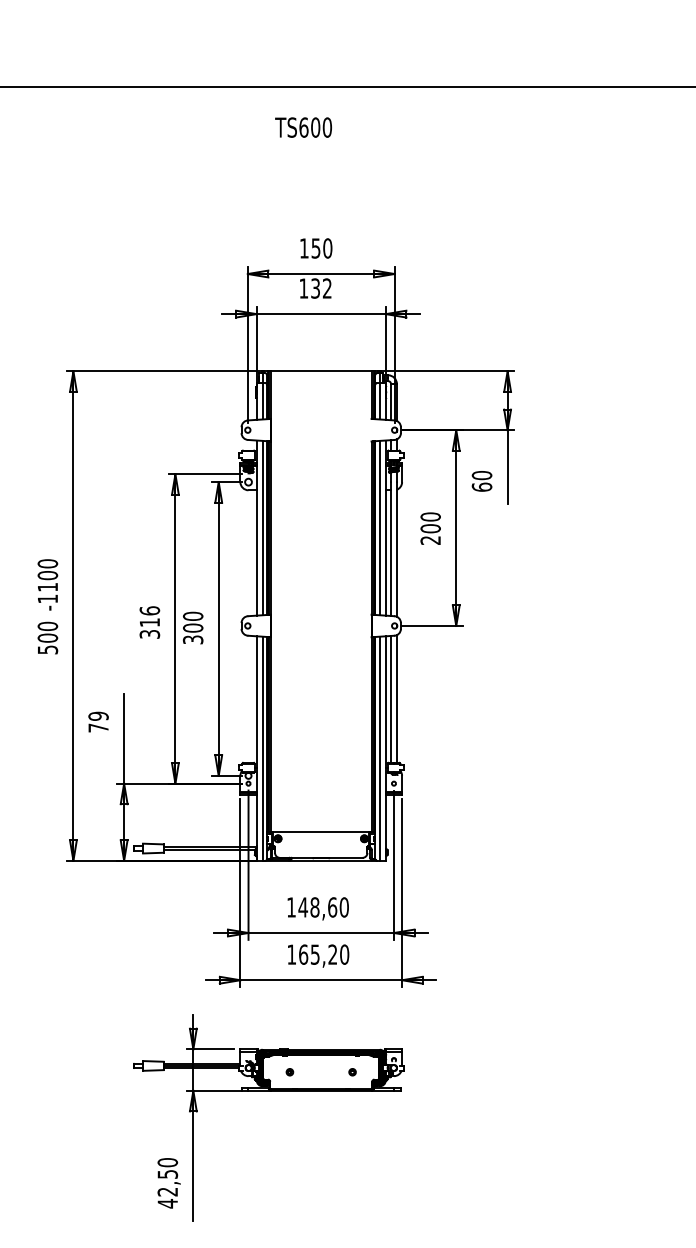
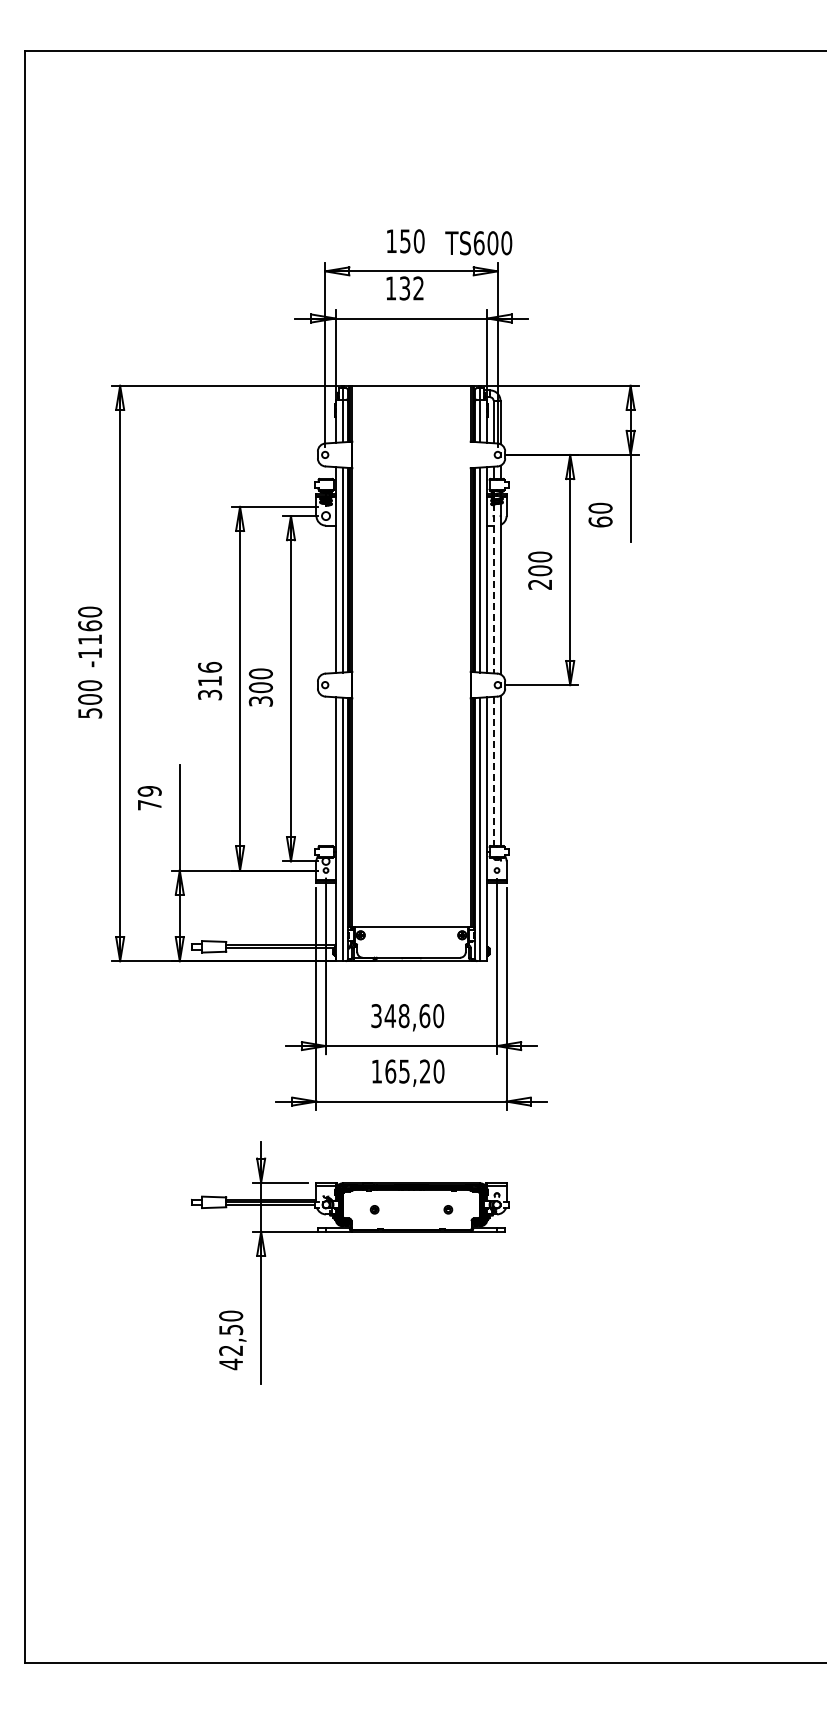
text: (303, 127) -> (478, 243), moved
line: (390, 544) -> (493, 589), solid -> dashed
text: (47, 575) -> (89, 625), -1100 -> -1160
line: (390, 699) -> (493, 771), solid -> dashed
text: (291, 907) -> (376, 1016), 148,60 -> 348,60

